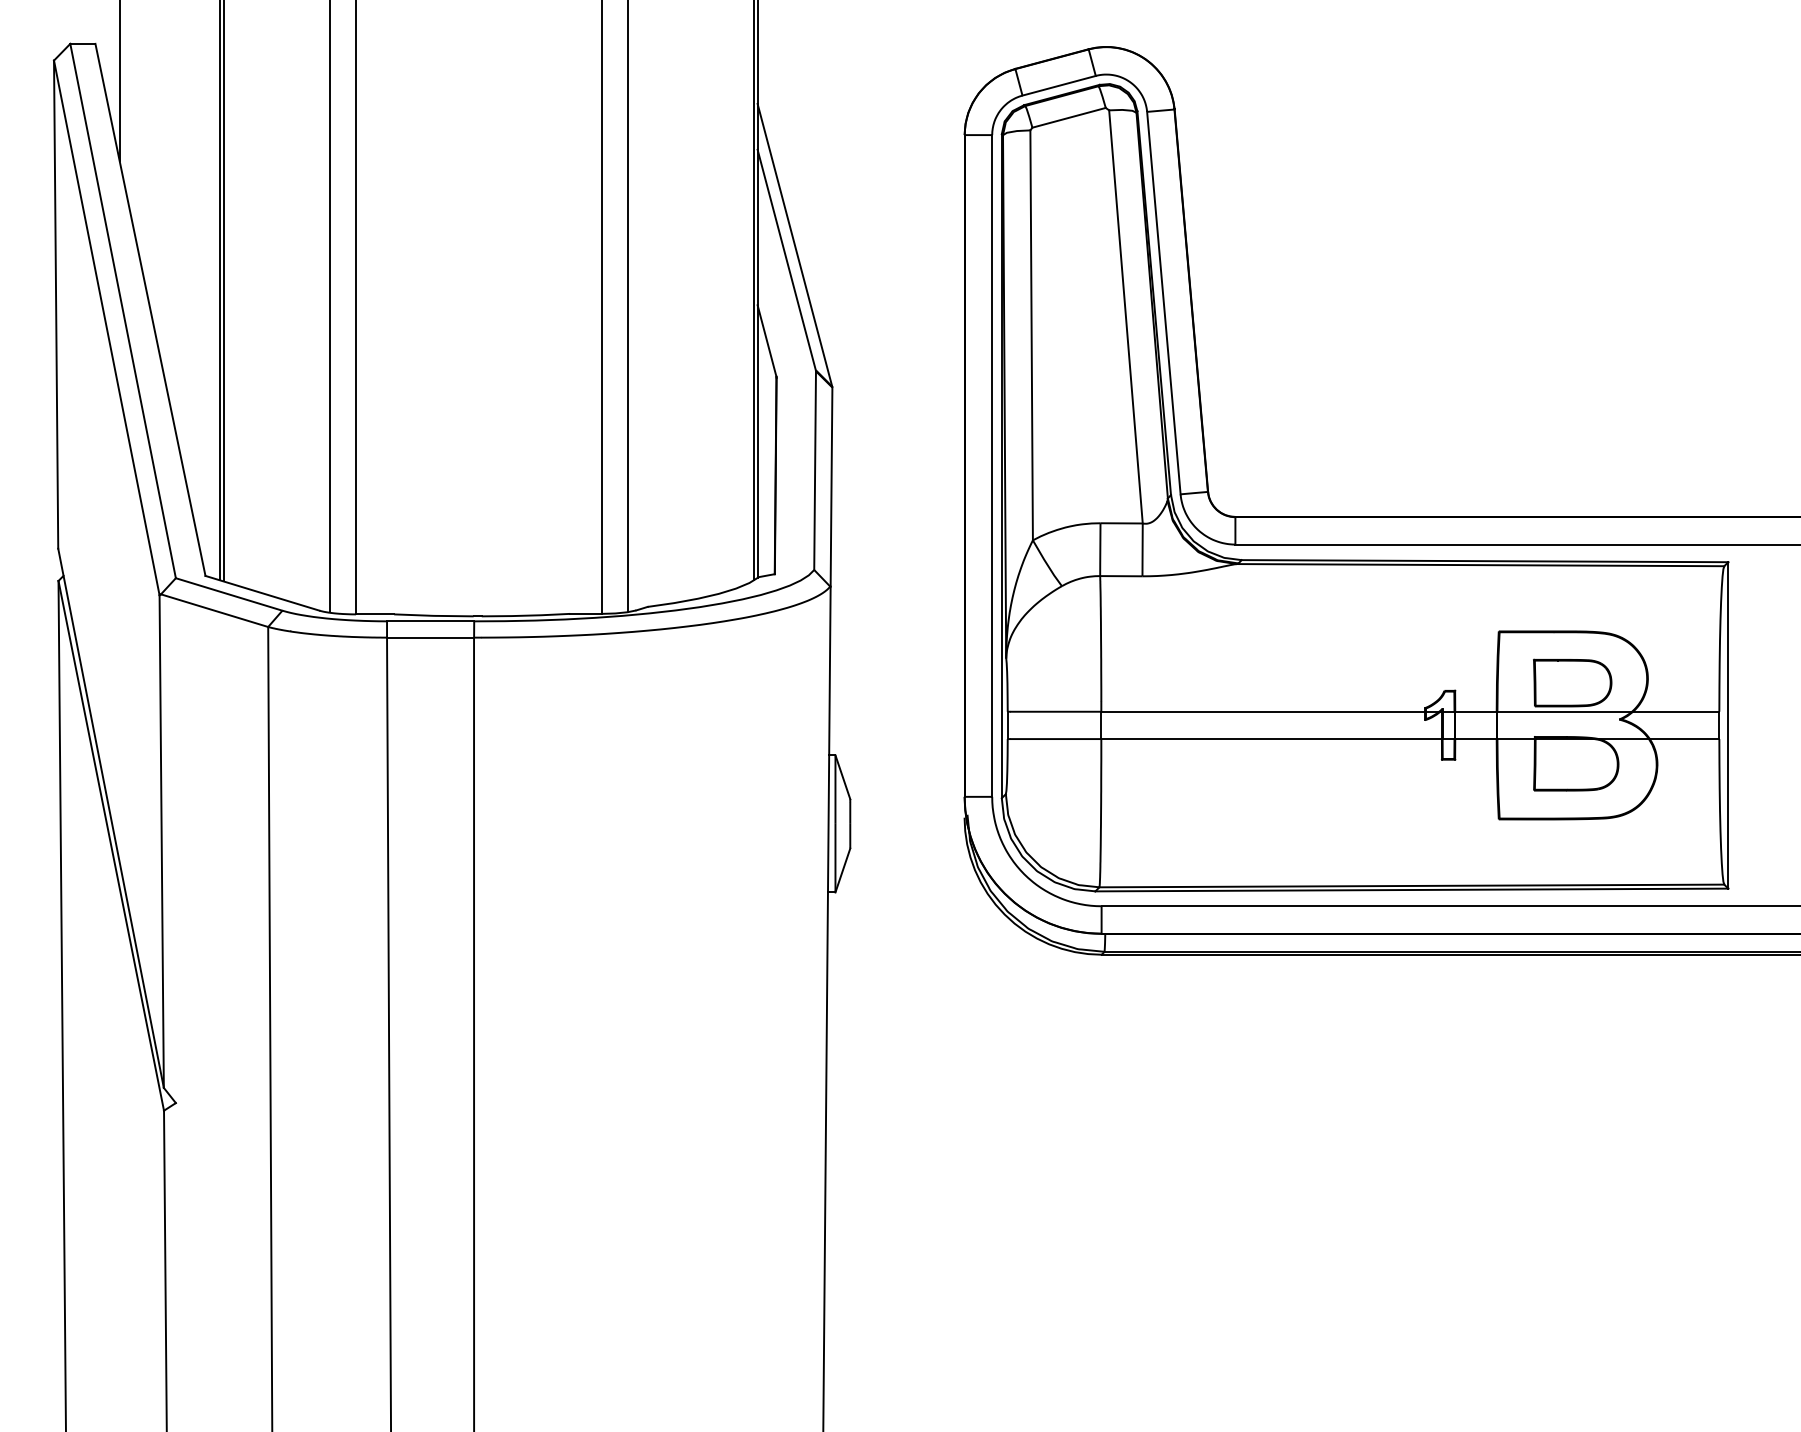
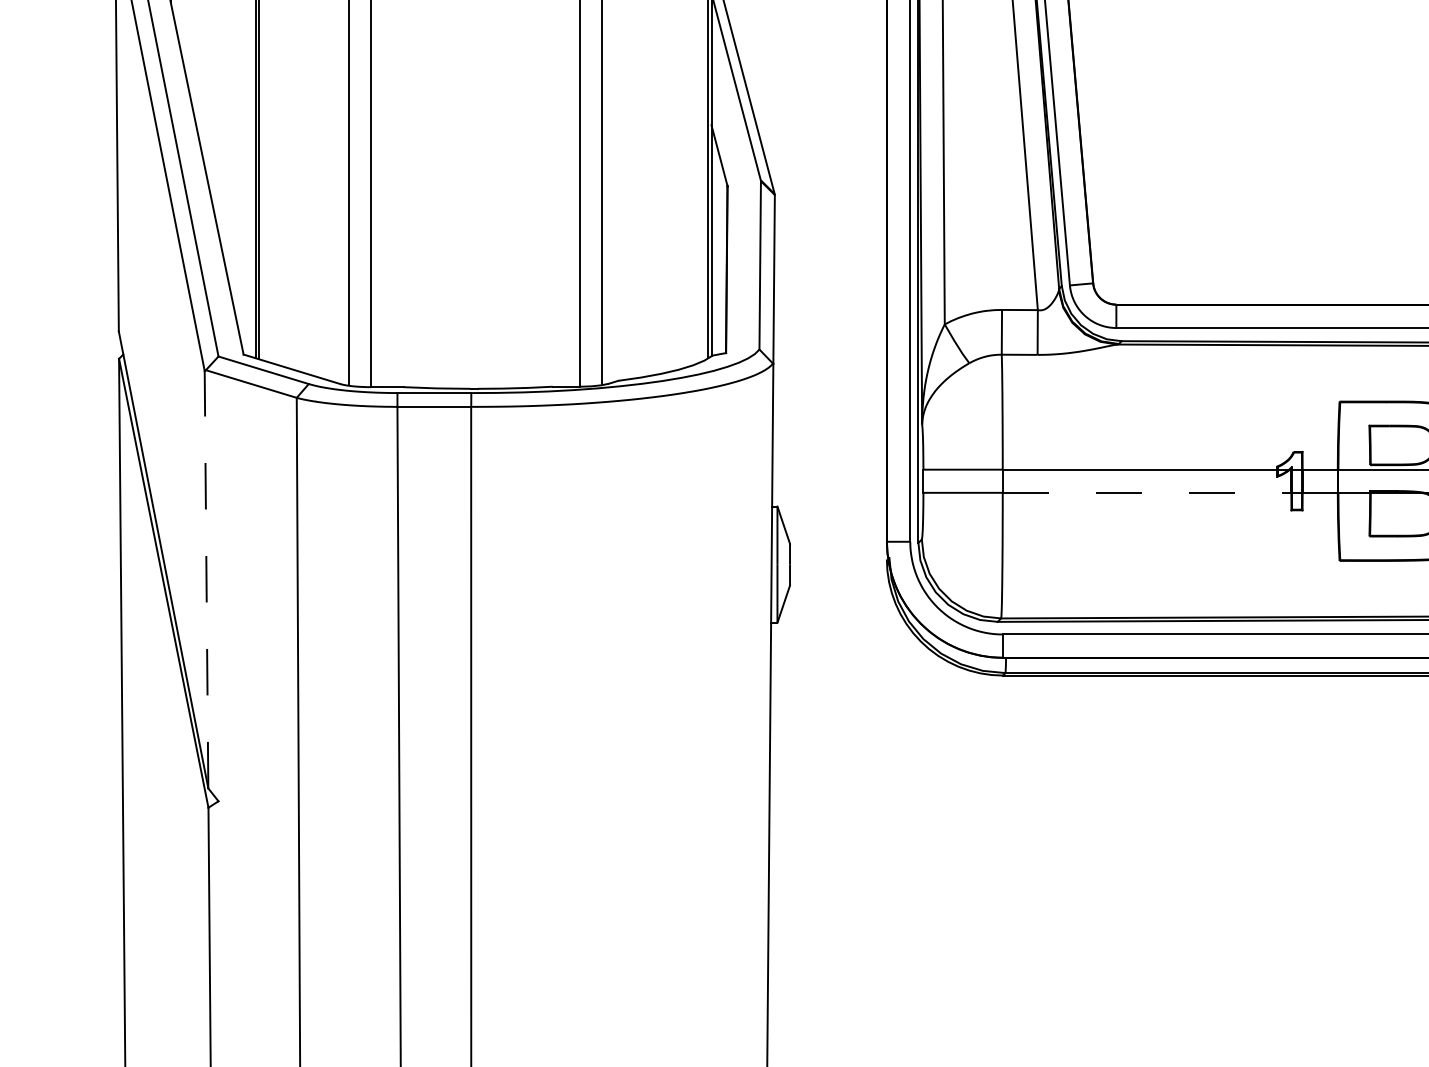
line: (1272, 739) -> (1147, 493), solid -> dashed
line: (161, 841) -> (206, 579), solid -> dashed

